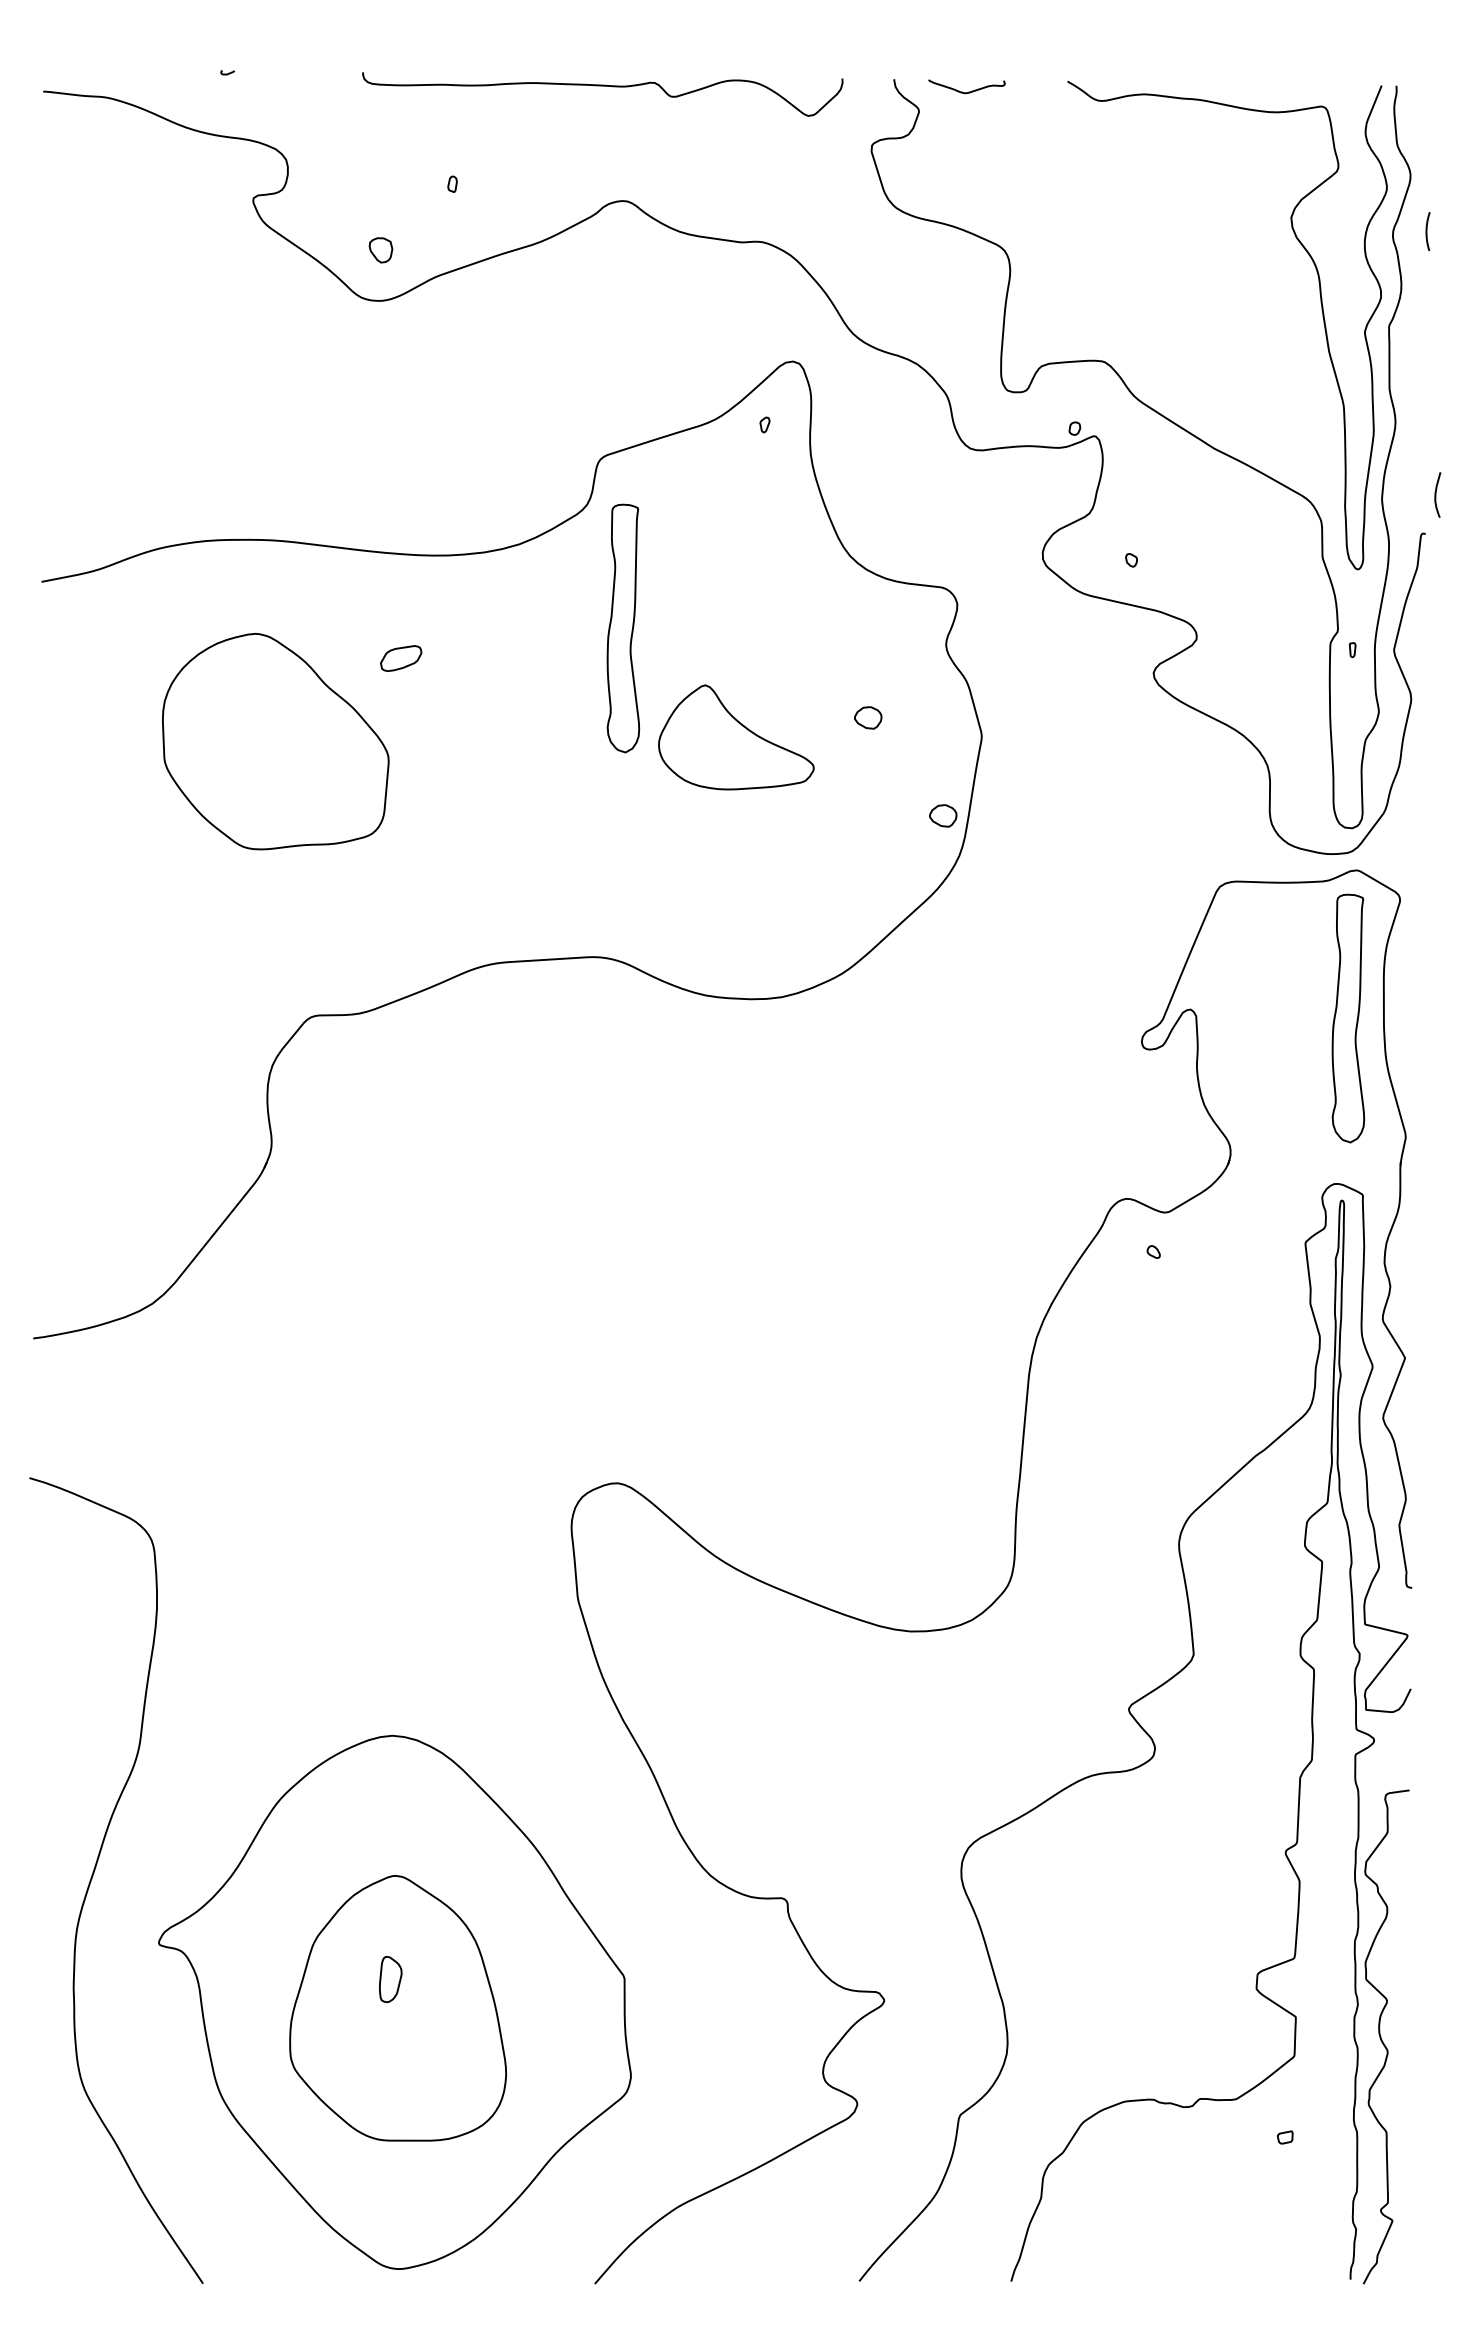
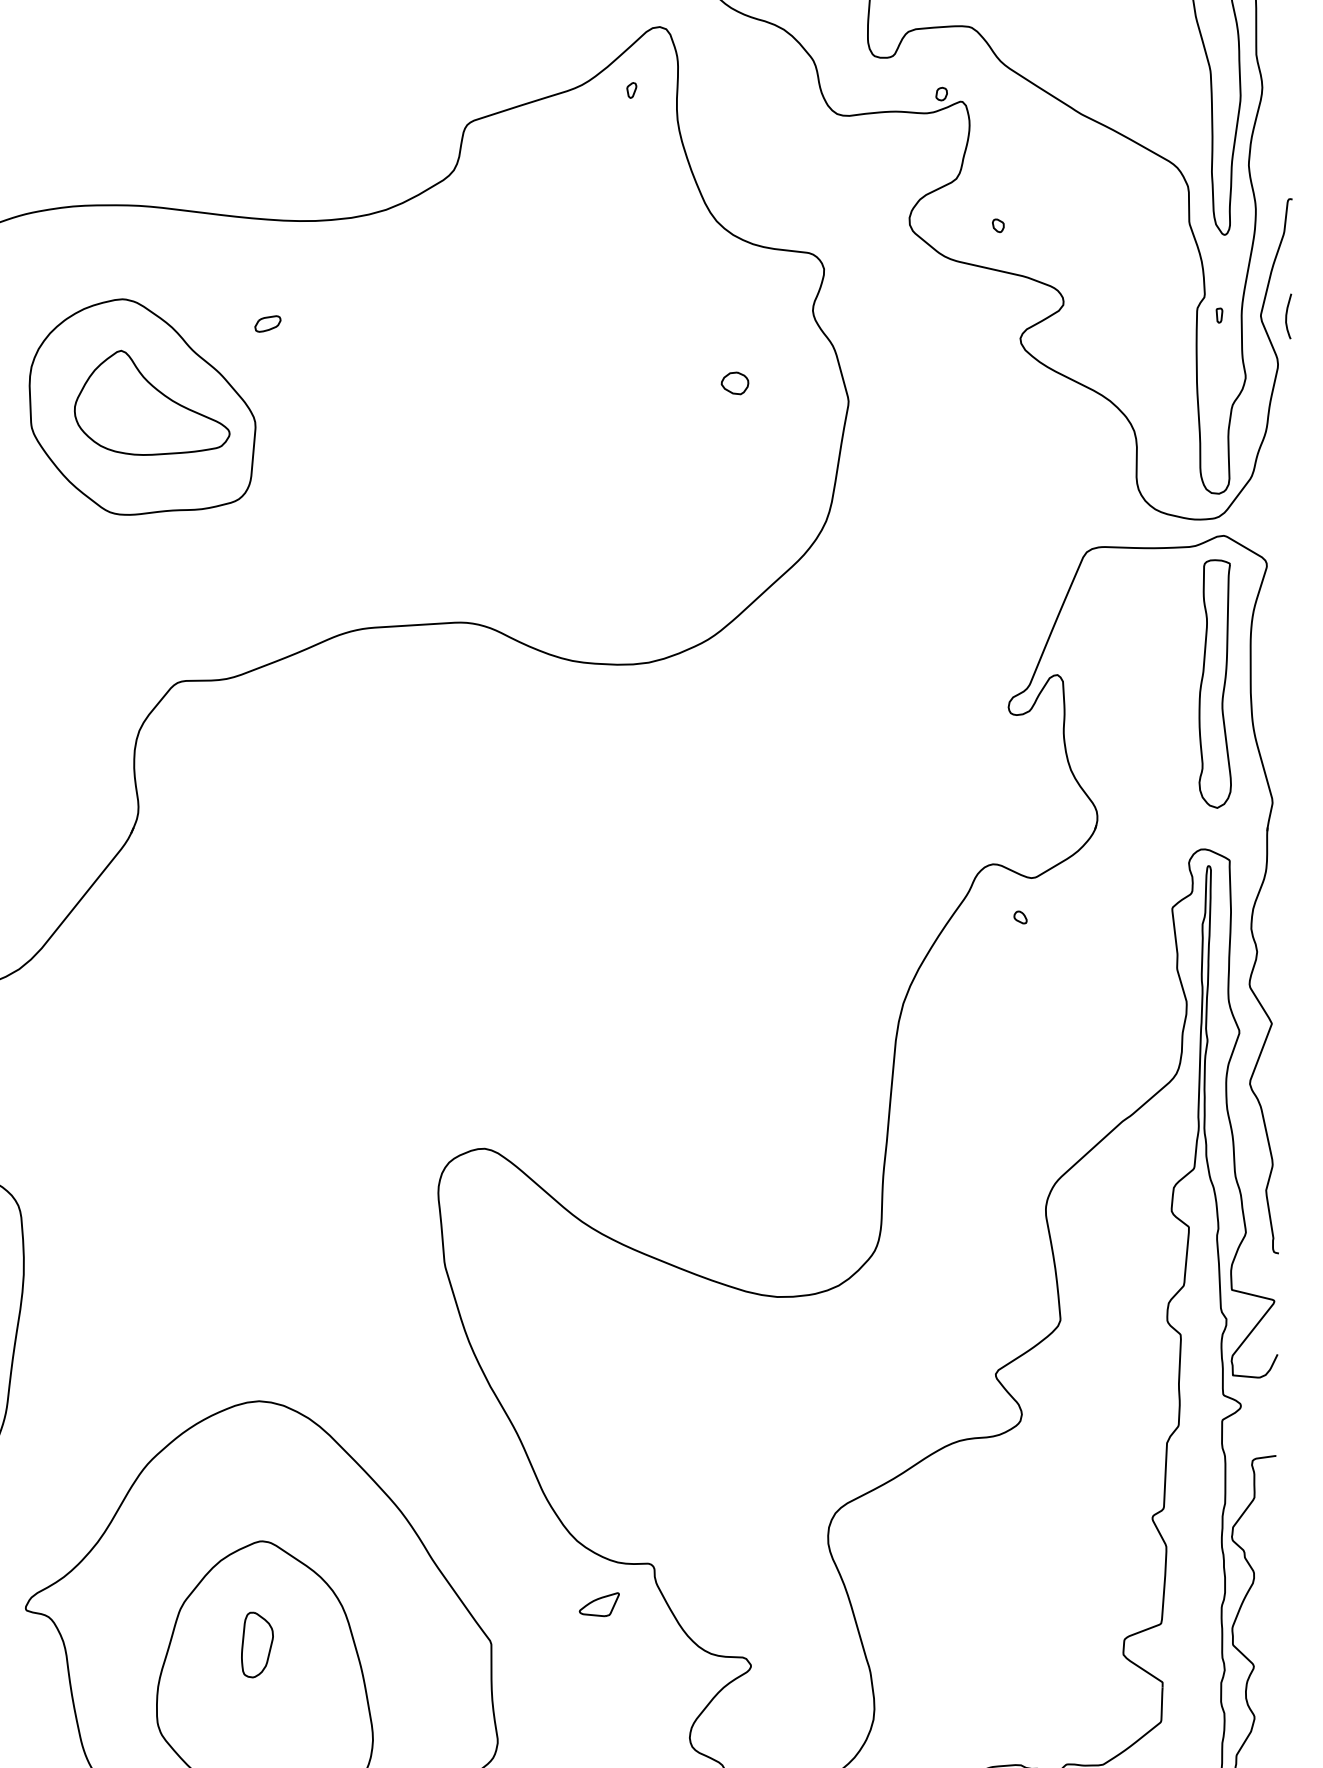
curve: (1436, 494) -> (1287, 315), moved
part: (623, 628) -> (490, 293), removed
part: (400, 658) -> (267, 323), size x0.62
part: (736, 737) -> (152, 402), moved
part: (943, 815) -> (810, 480), removed
part: (732, 1938) -> (599, 1603), added
part: (390, 1979) -> (257, 1644), size x1.43

